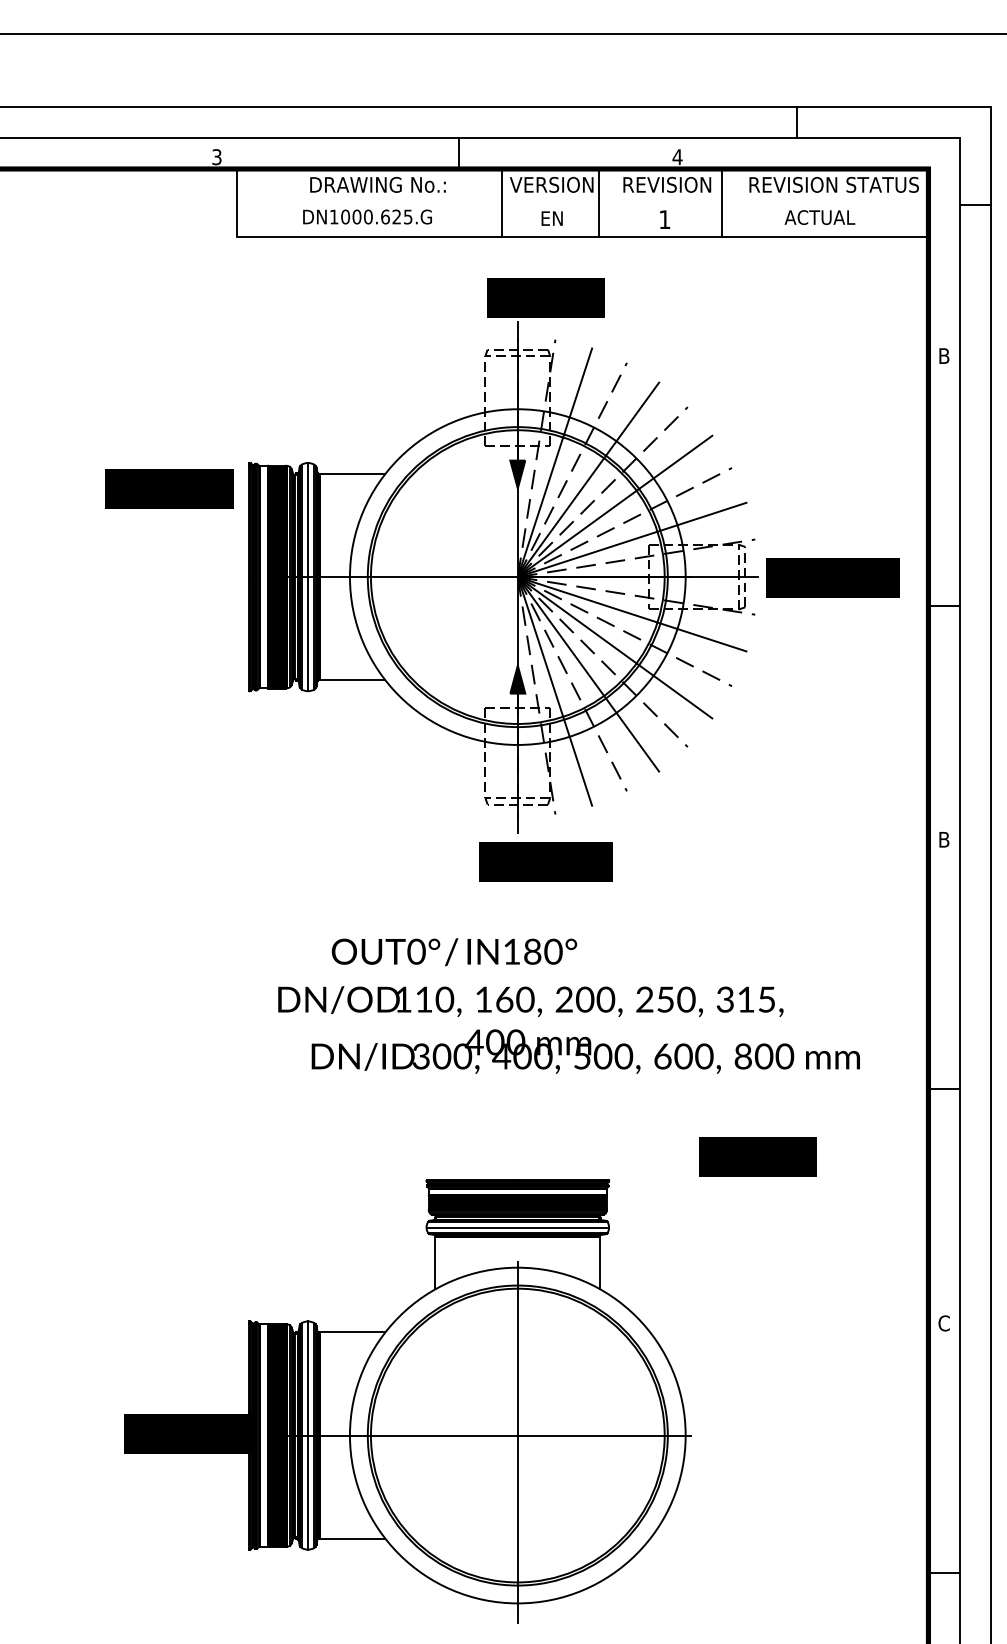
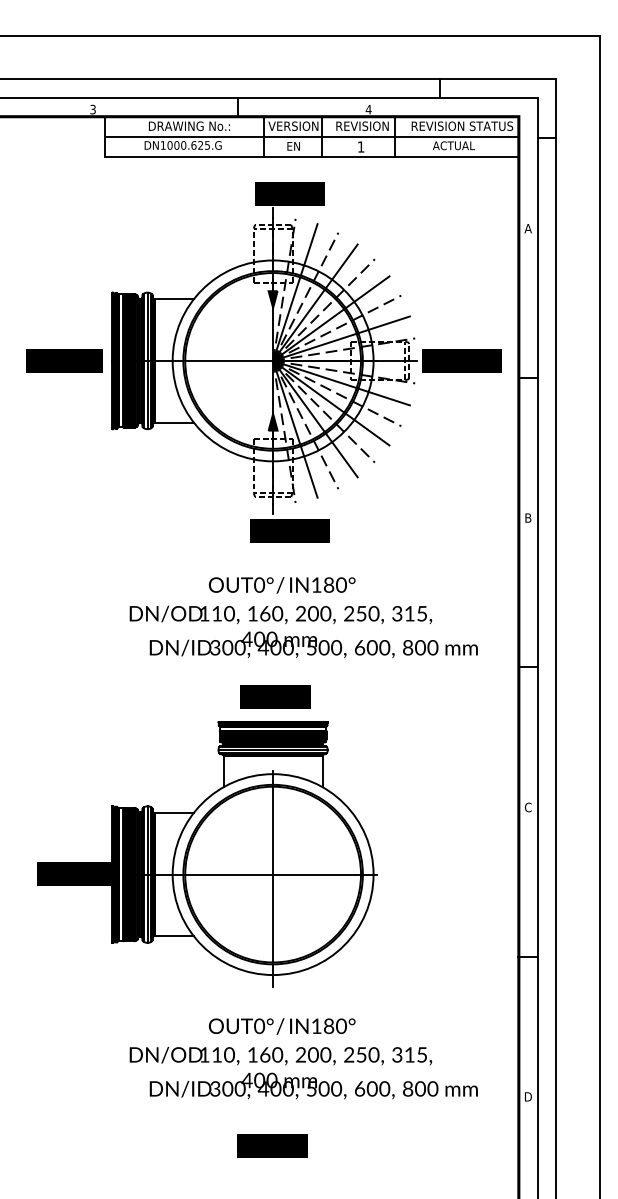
line: (581, 203) -> (311, 137), added
text: (942, 355) -> (527, 228), B -> A
text: (169, 487) -> (64, 360), moved
text: (453, 952) -> (281, 585), moved
text: (757, 1156) -> (275, 696), moved

